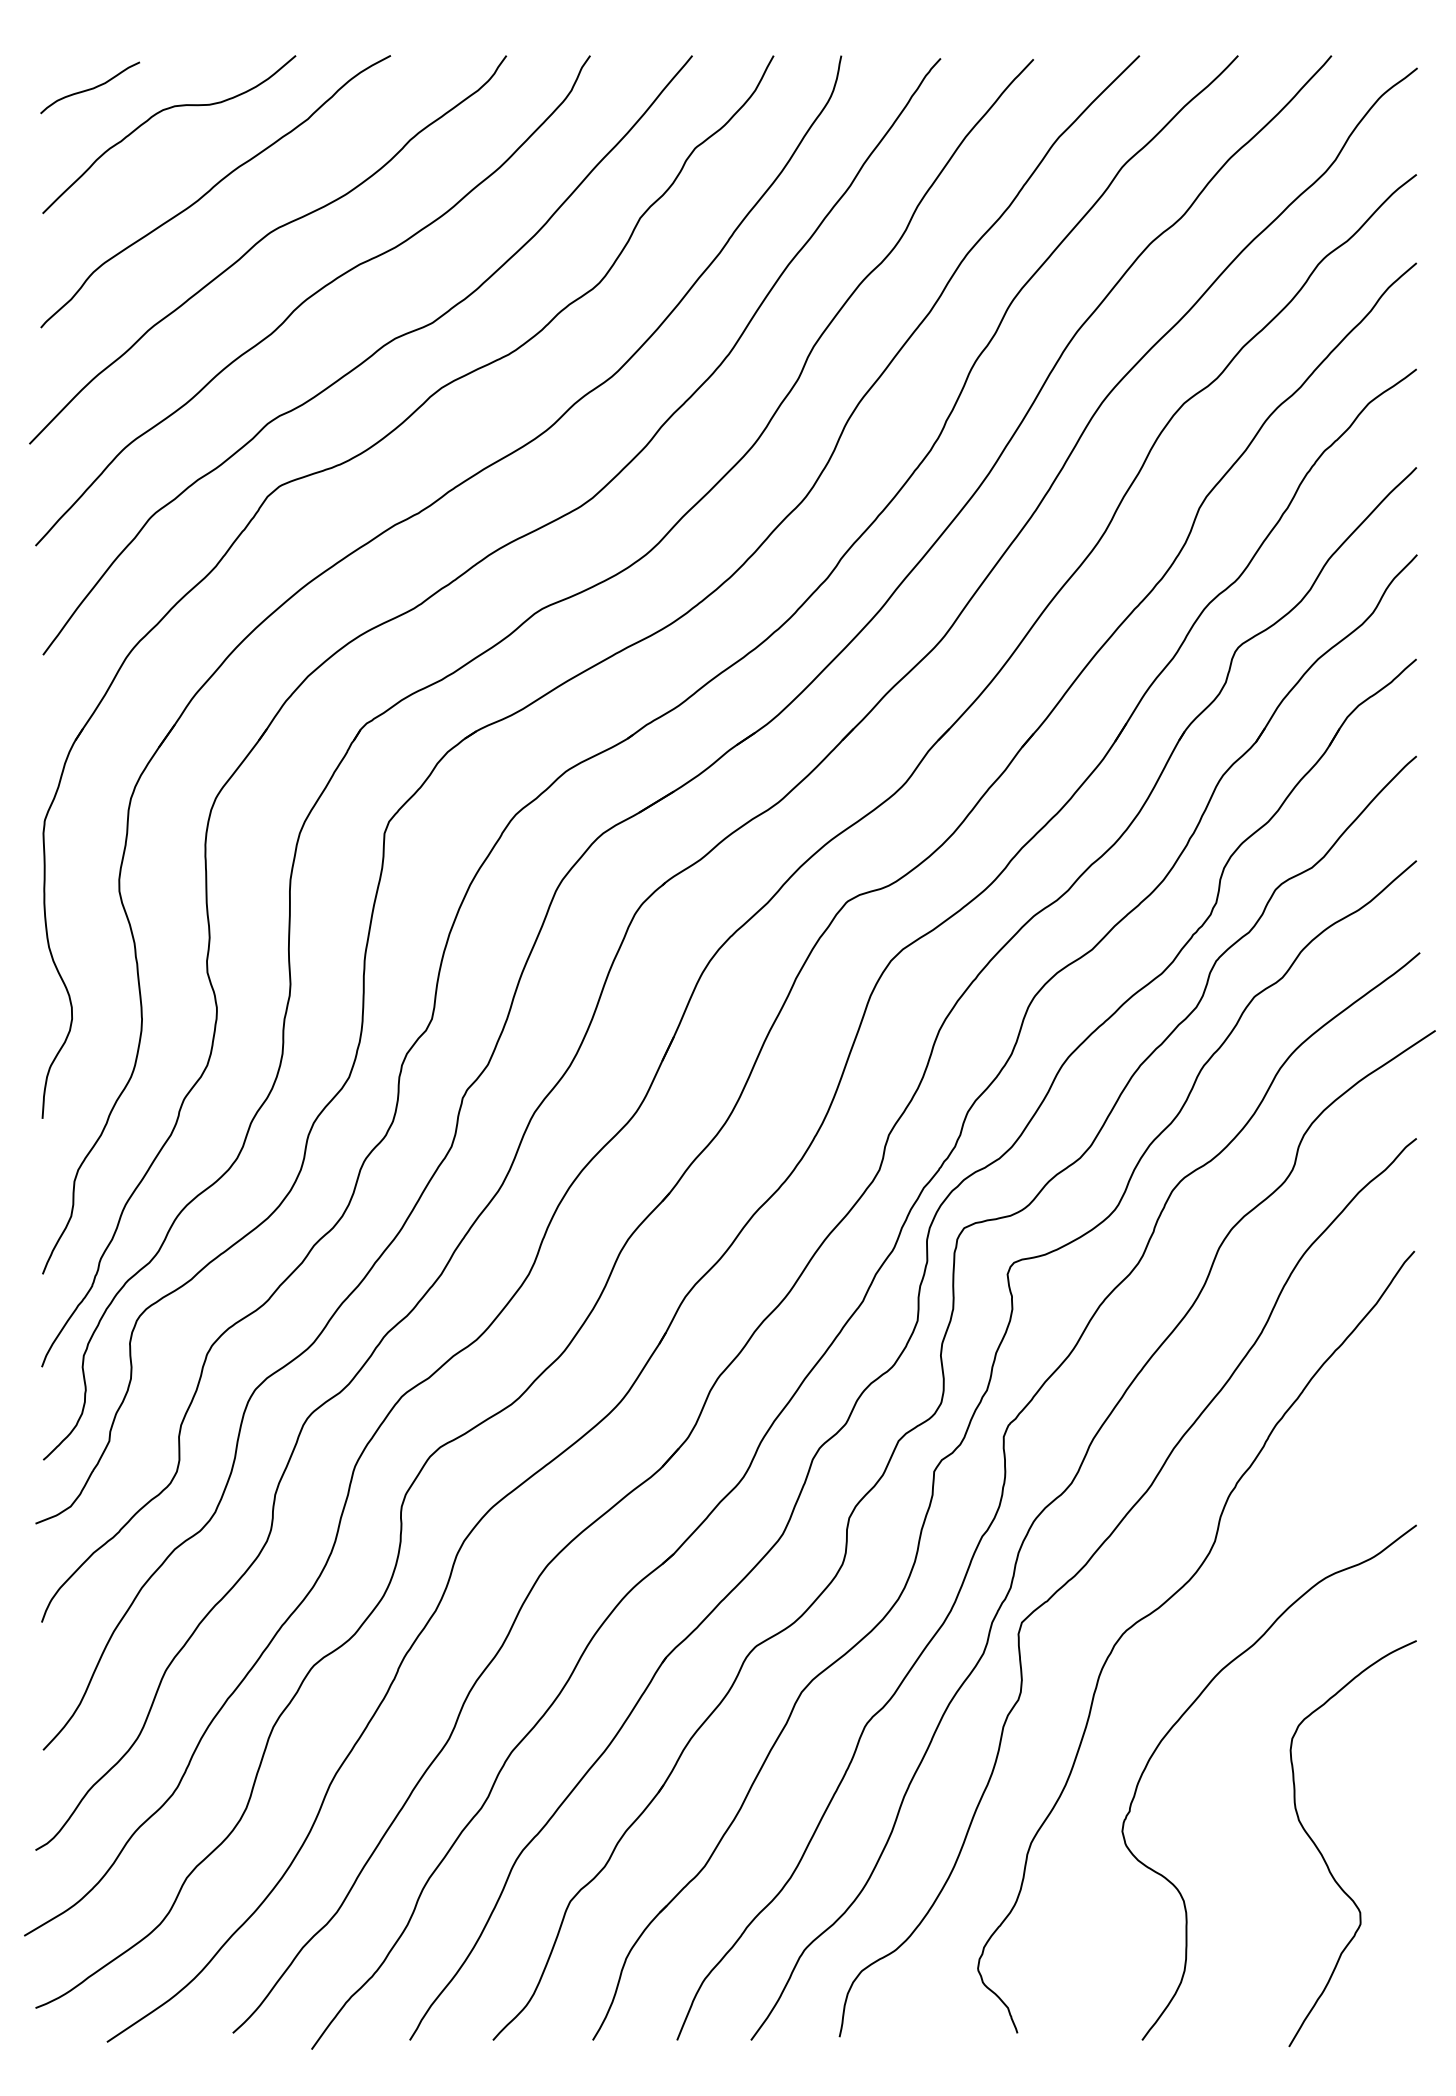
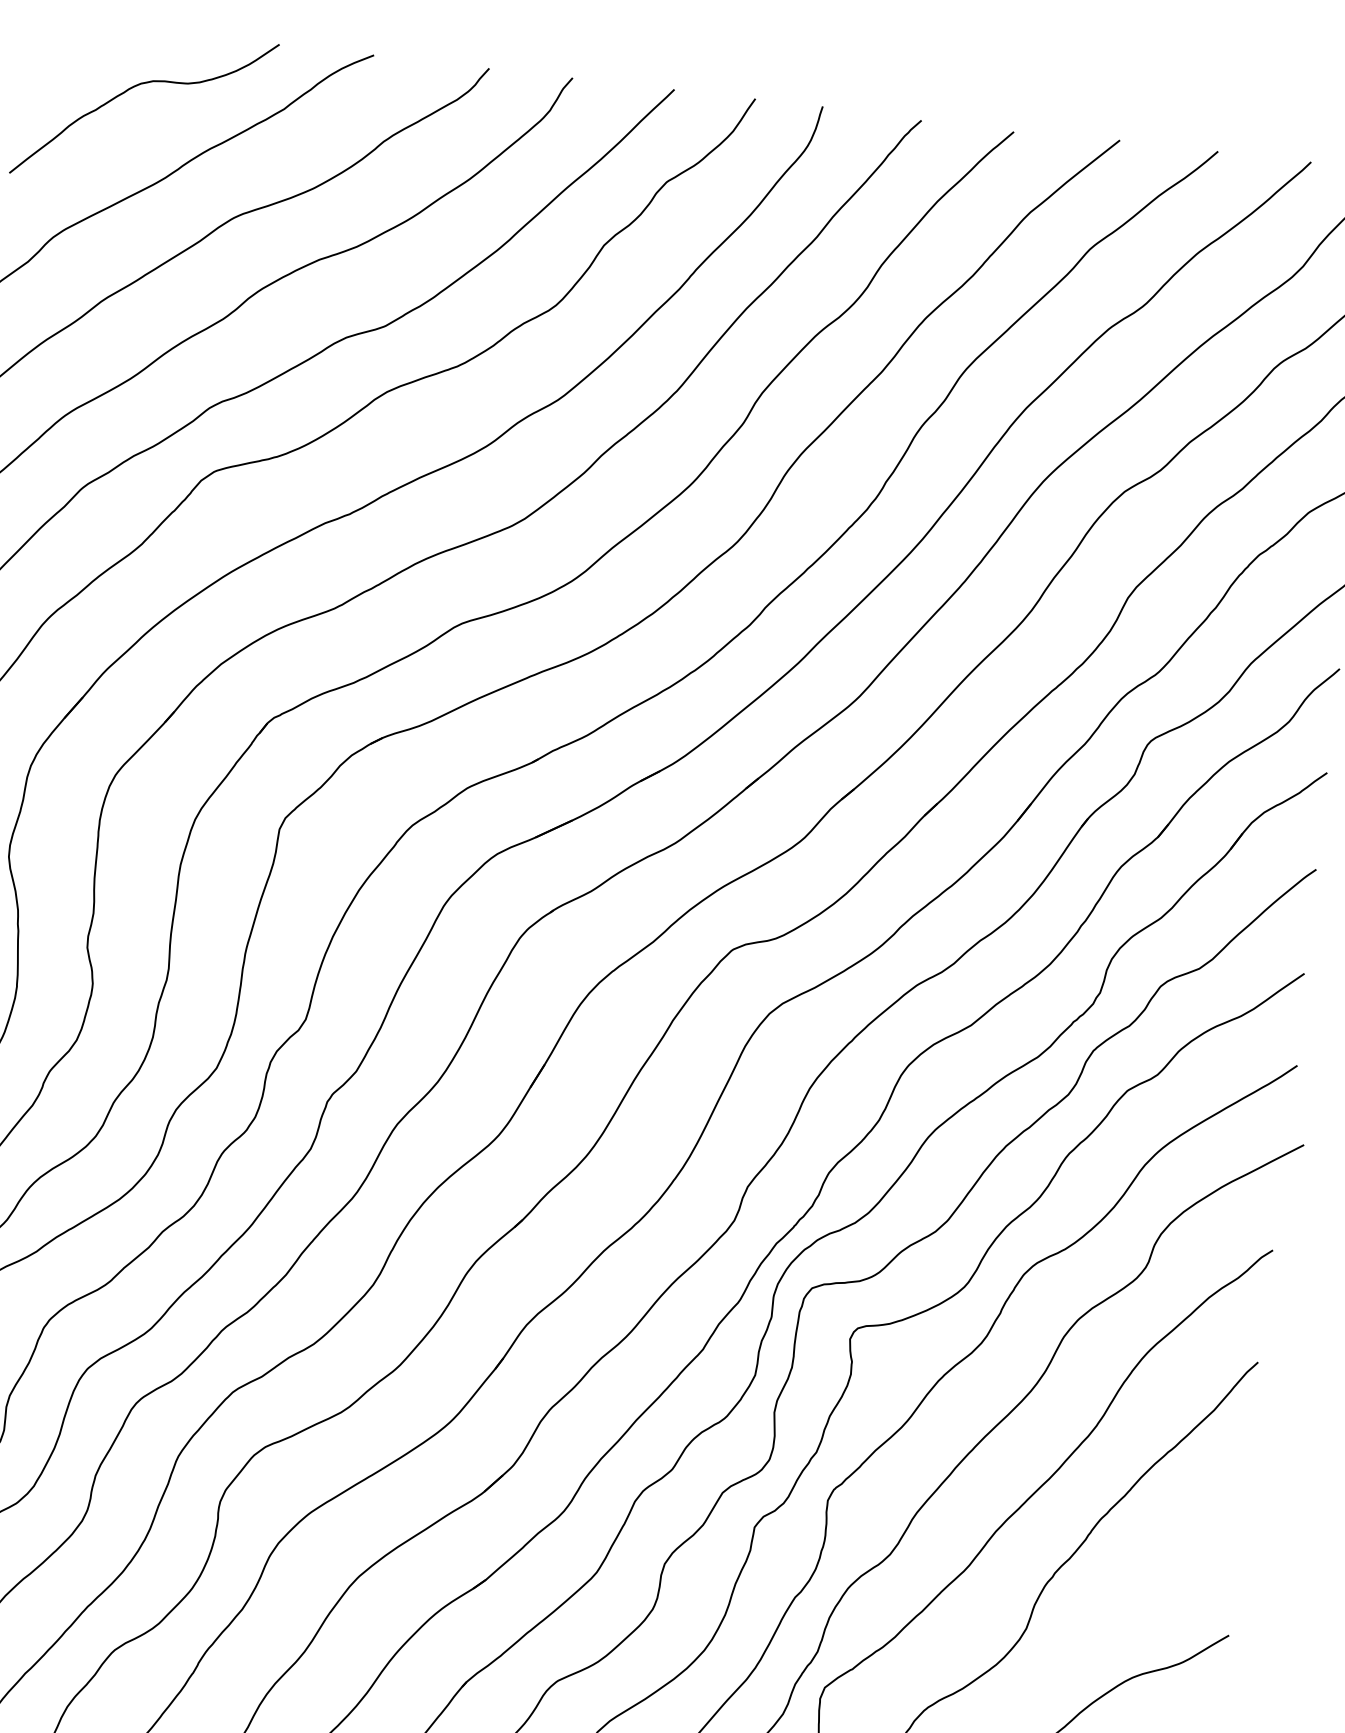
curve: (90, 88) -> (71, 53), removed

